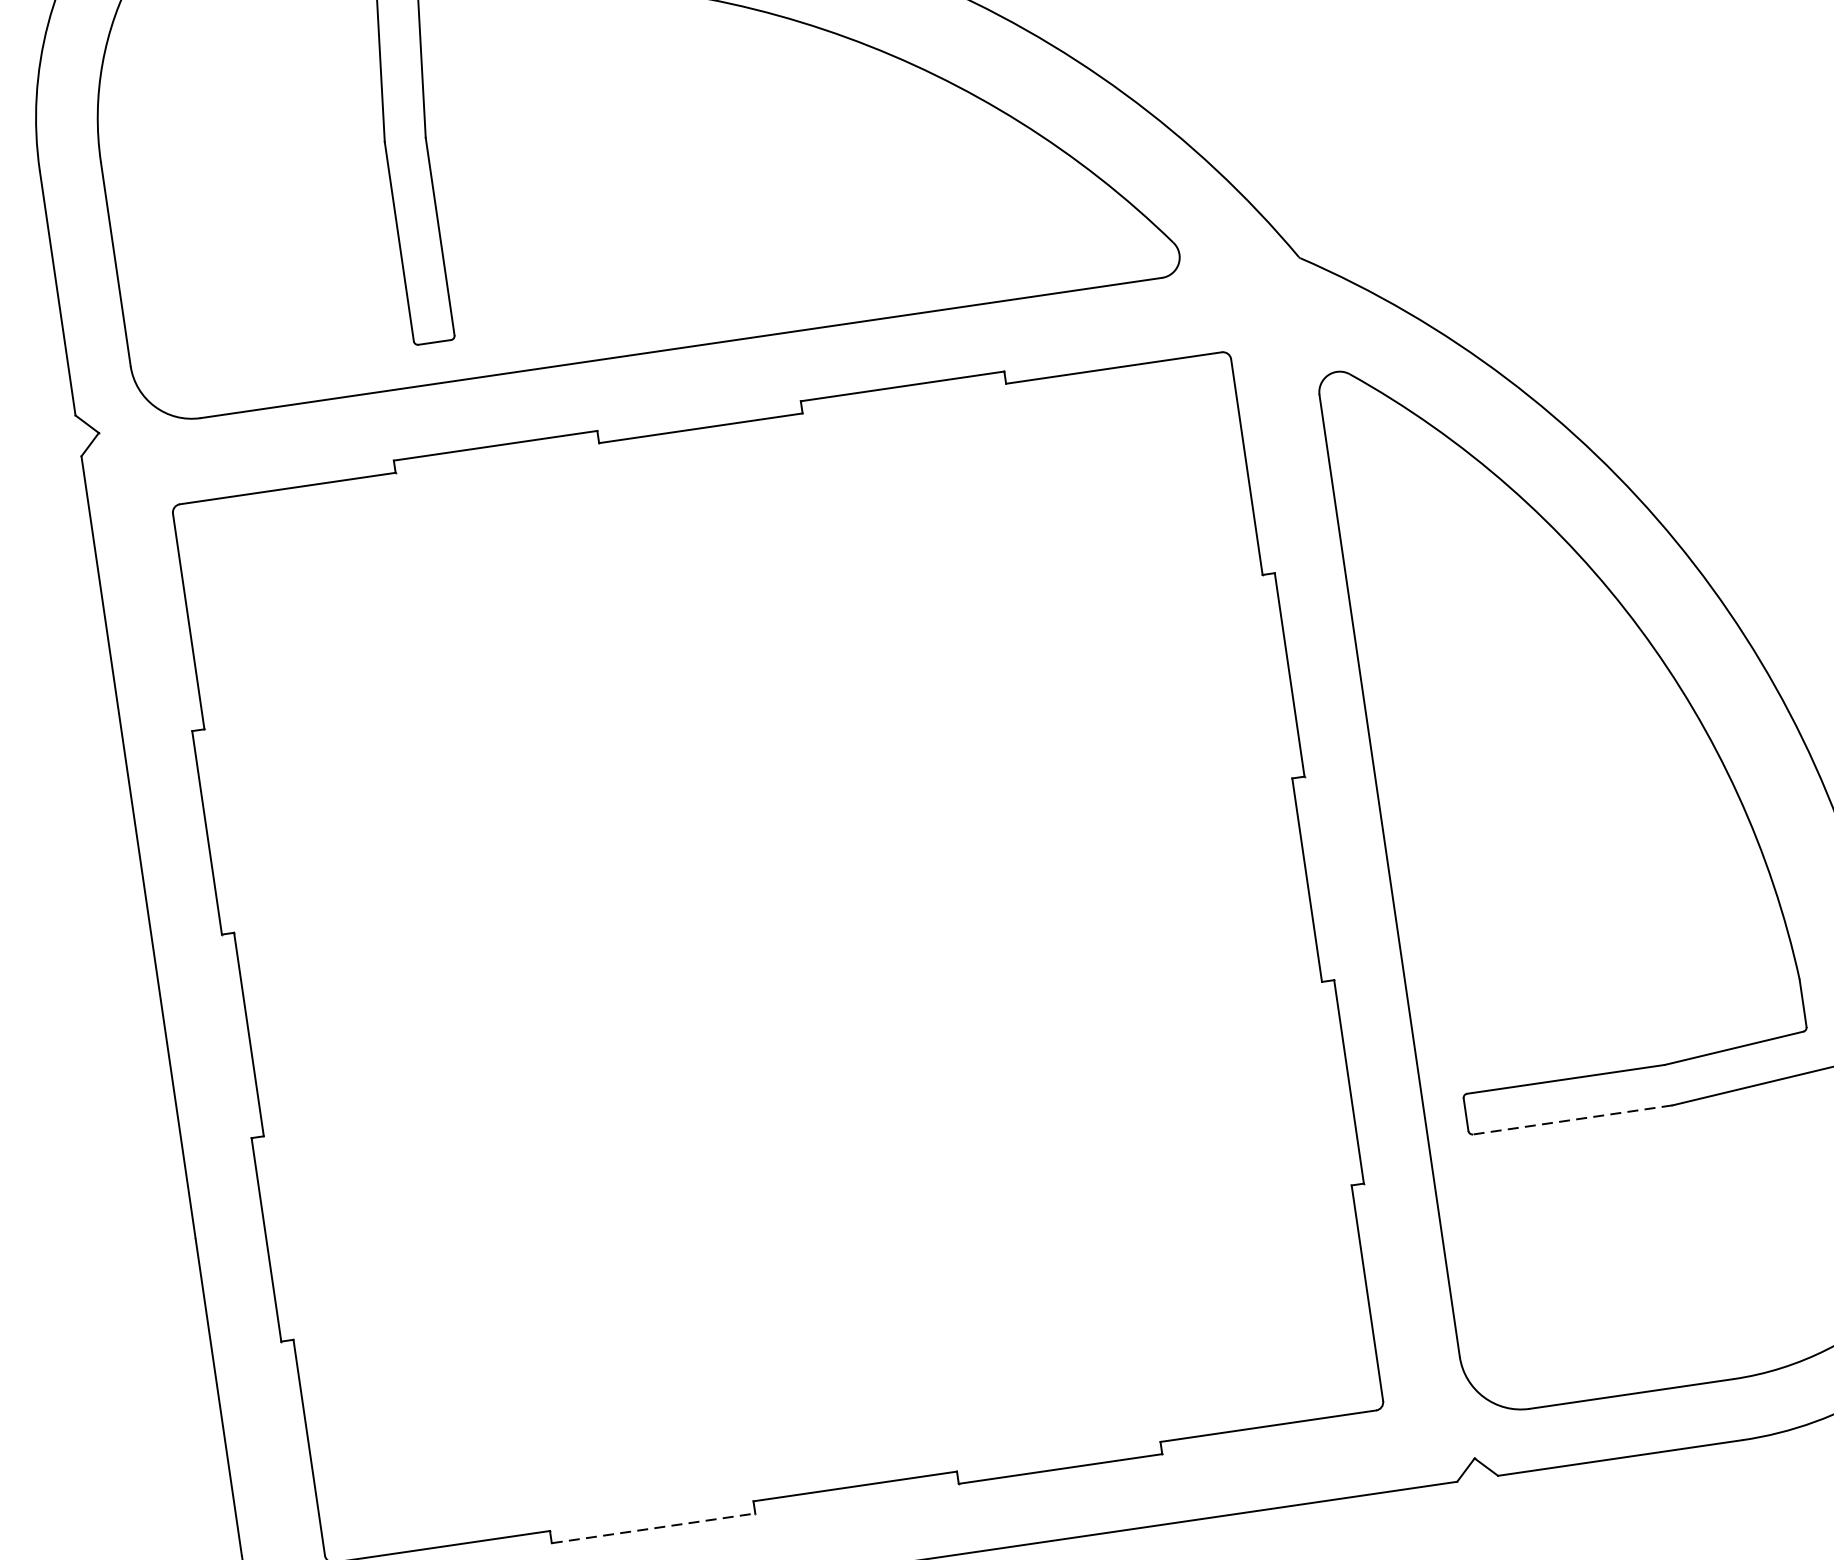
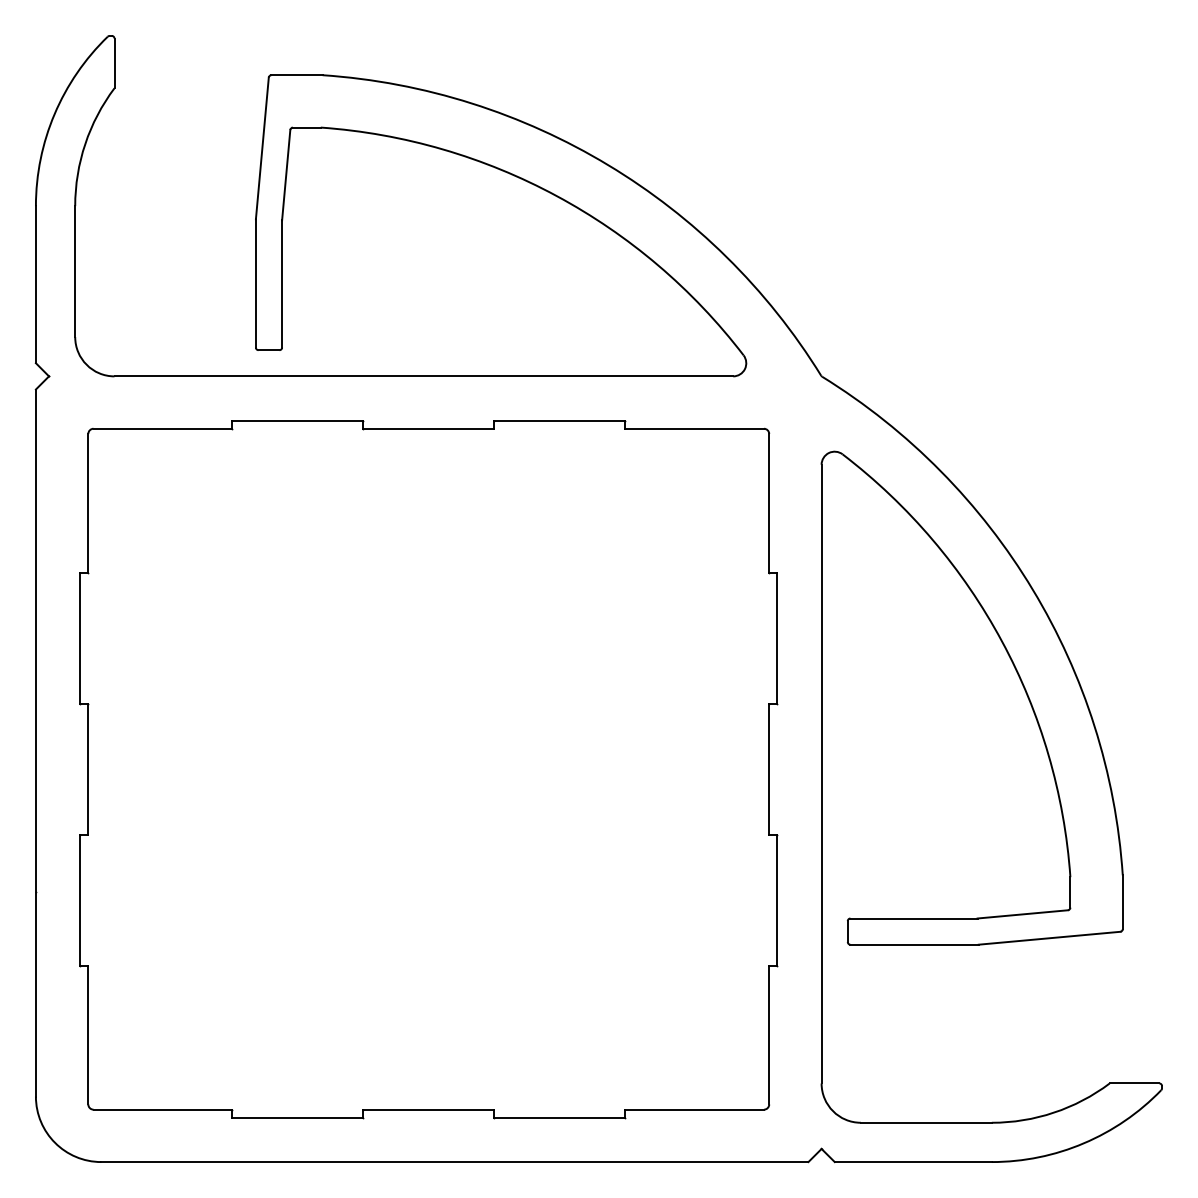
line: (1572, 1119) -> (914, 944), dashed -> solid
line: (654, 1528) -> (298, 1117), dashed -> solid

